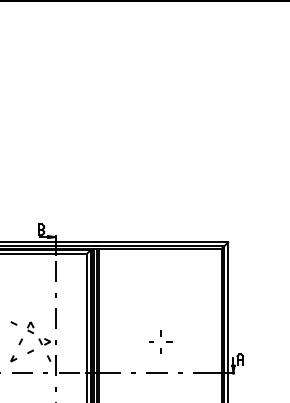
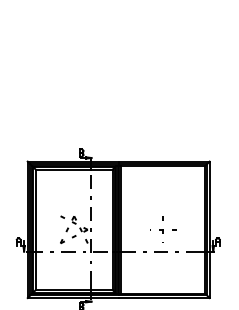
part: (160, 341) -> (163, 229), size x1.67

